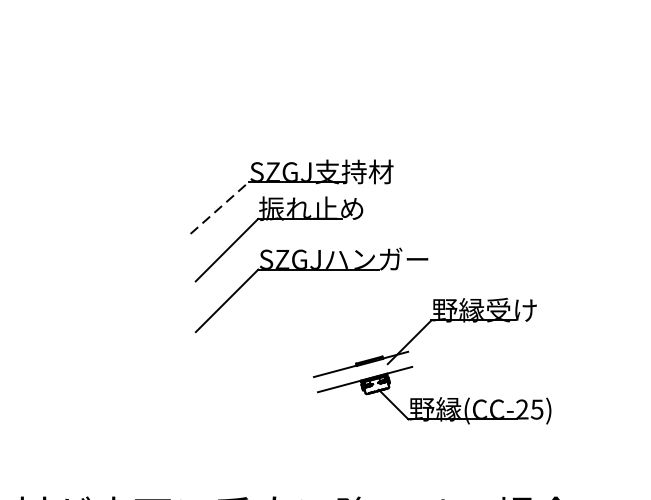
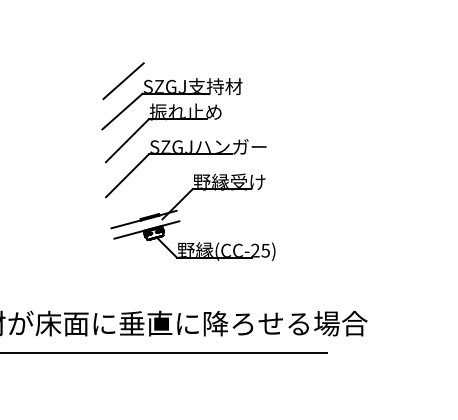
line: (221, 164) -> (123, 81), added
line: (219, 207) -> (122, 111), dashed -> solid
part: (413, 365) -> (180, 220), moved

